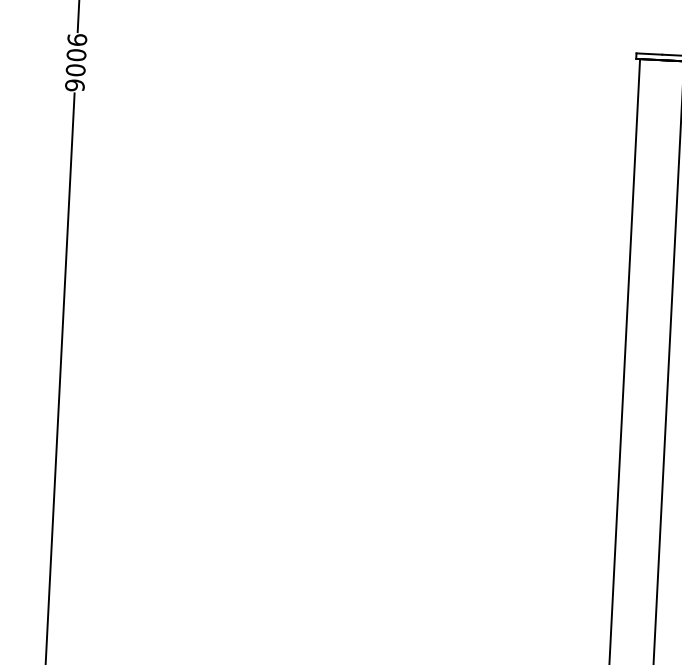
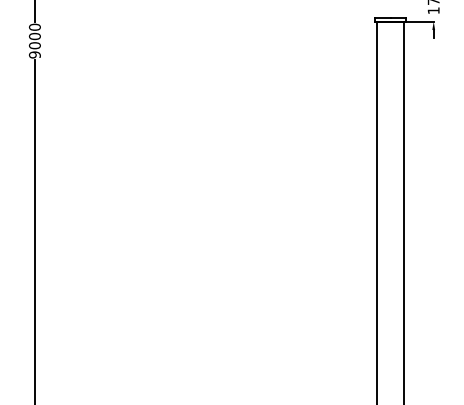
text: (76, 38) -> (34, 26), 9006 -> 9000

